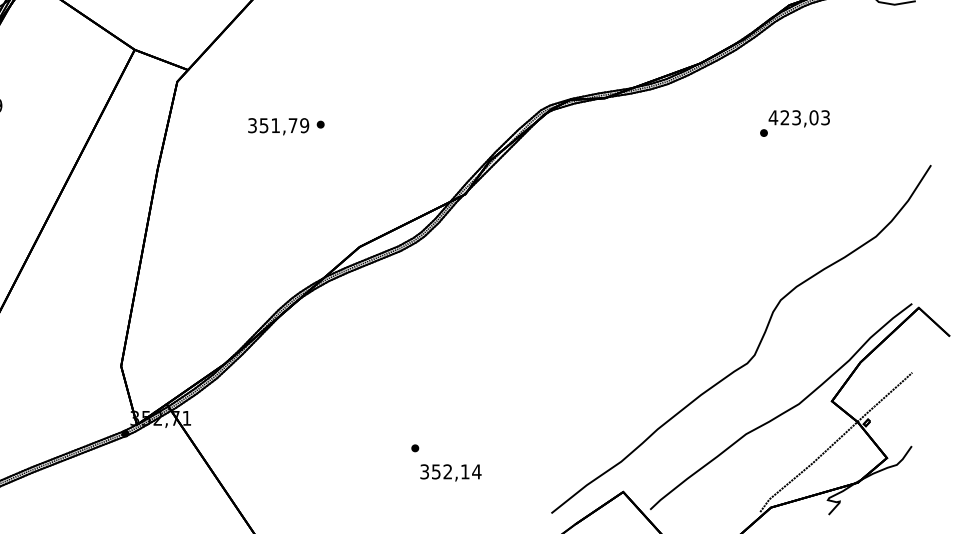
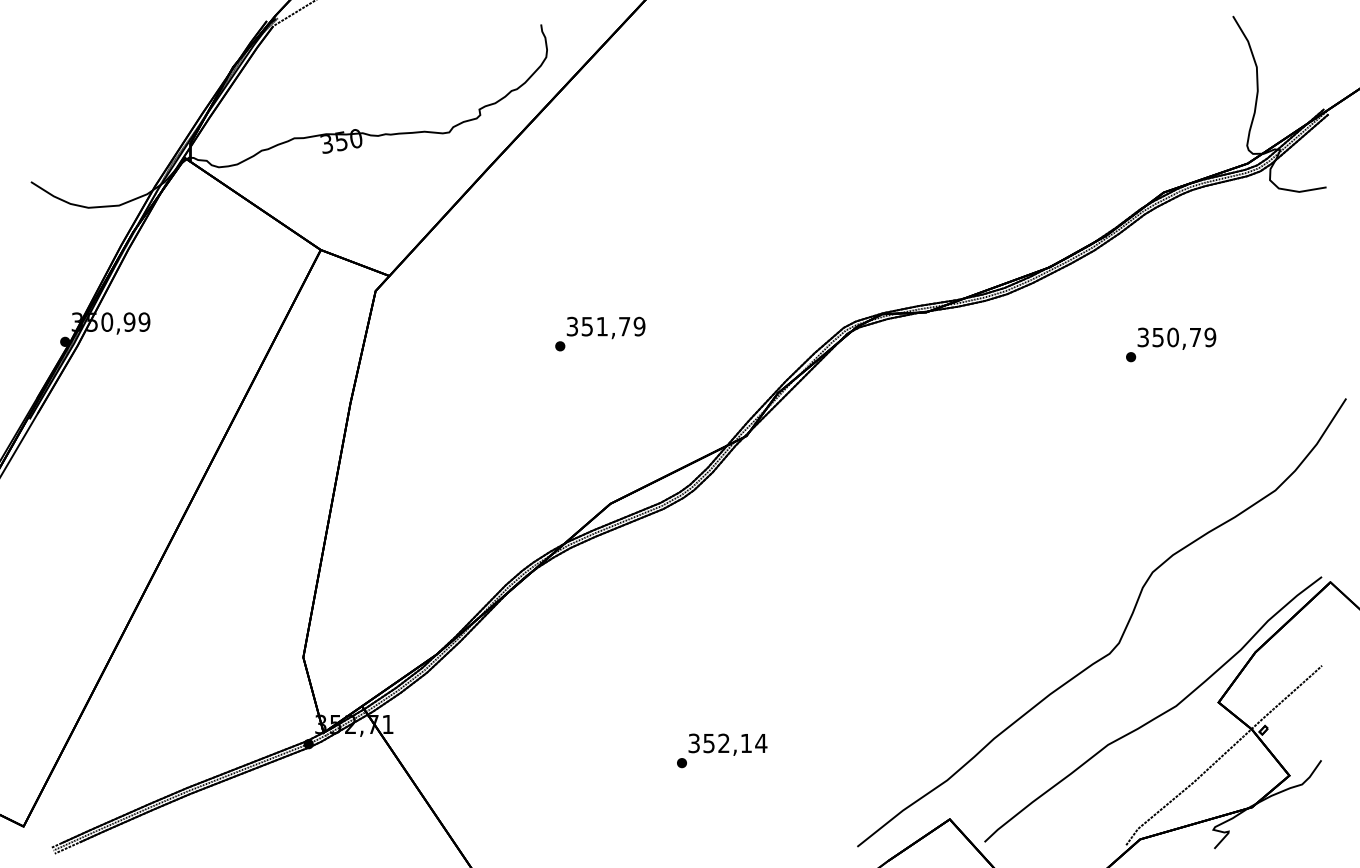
text: (799, 117) -> (1176, 337), 423,03 -> 350,79
text: (278, 126) -> (605, 327), moved
text: (450, 472) -> (727, 744), moved

